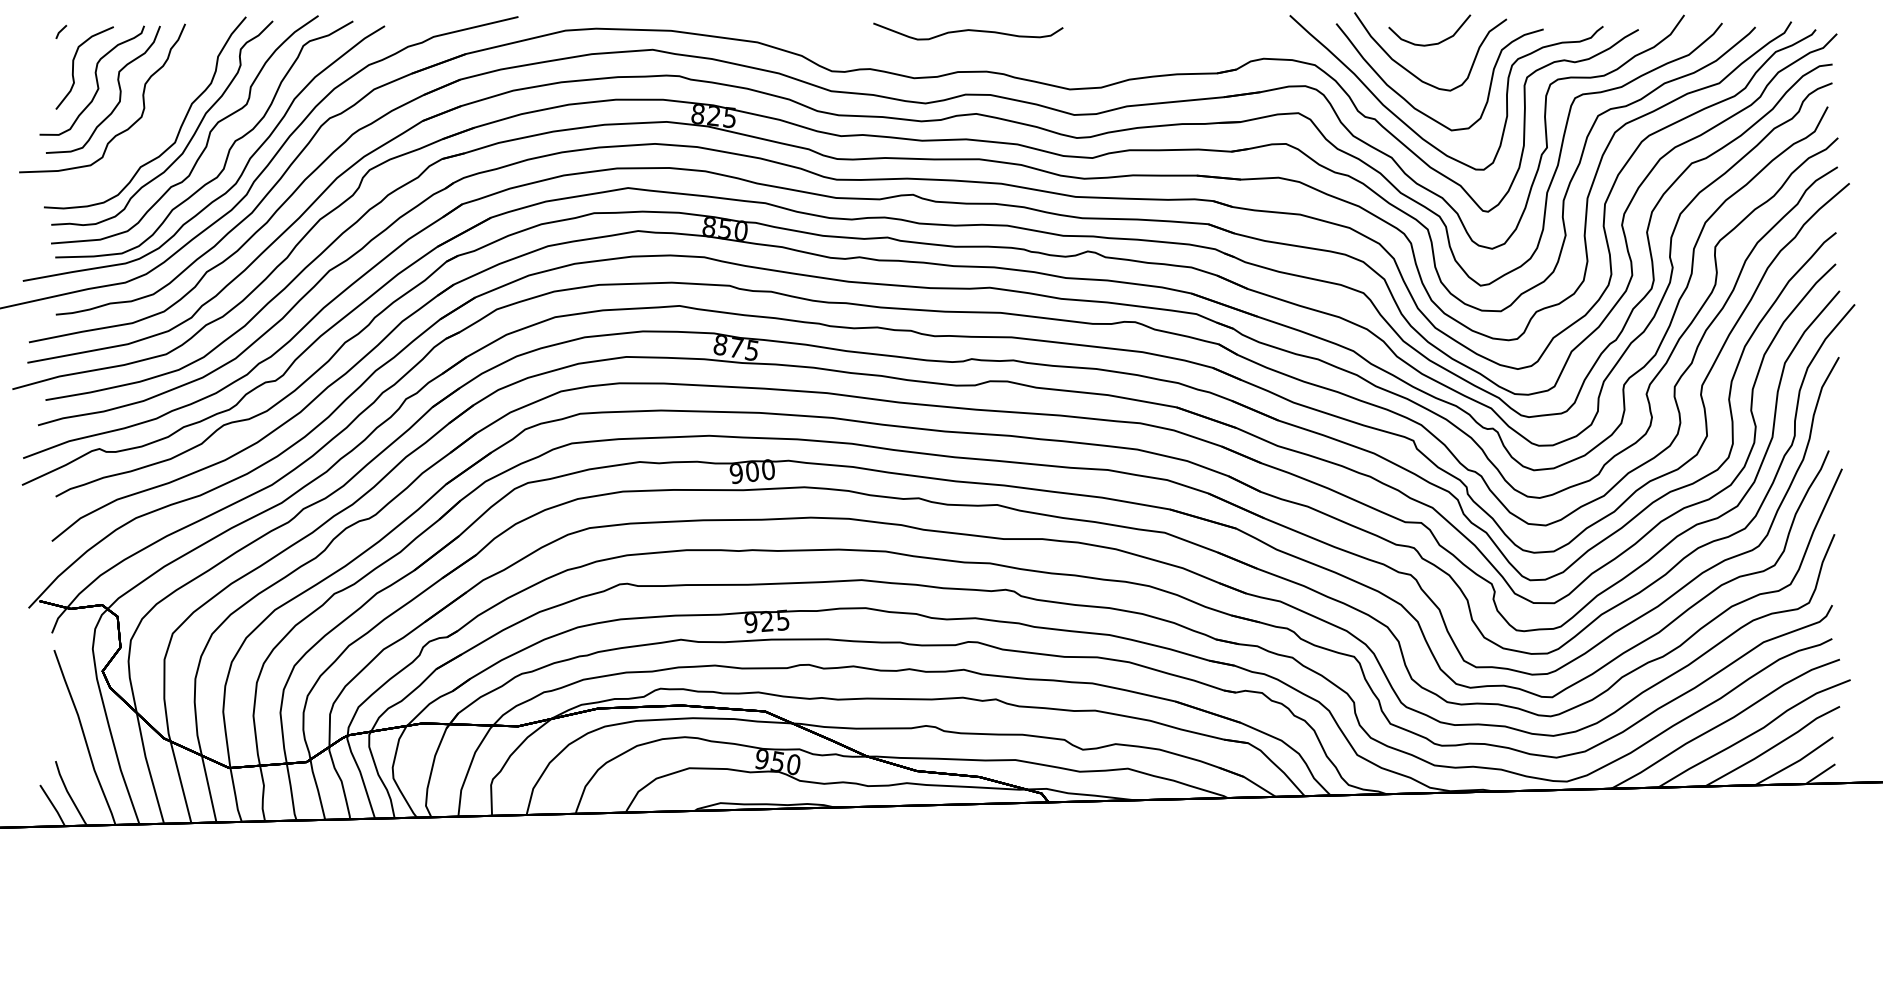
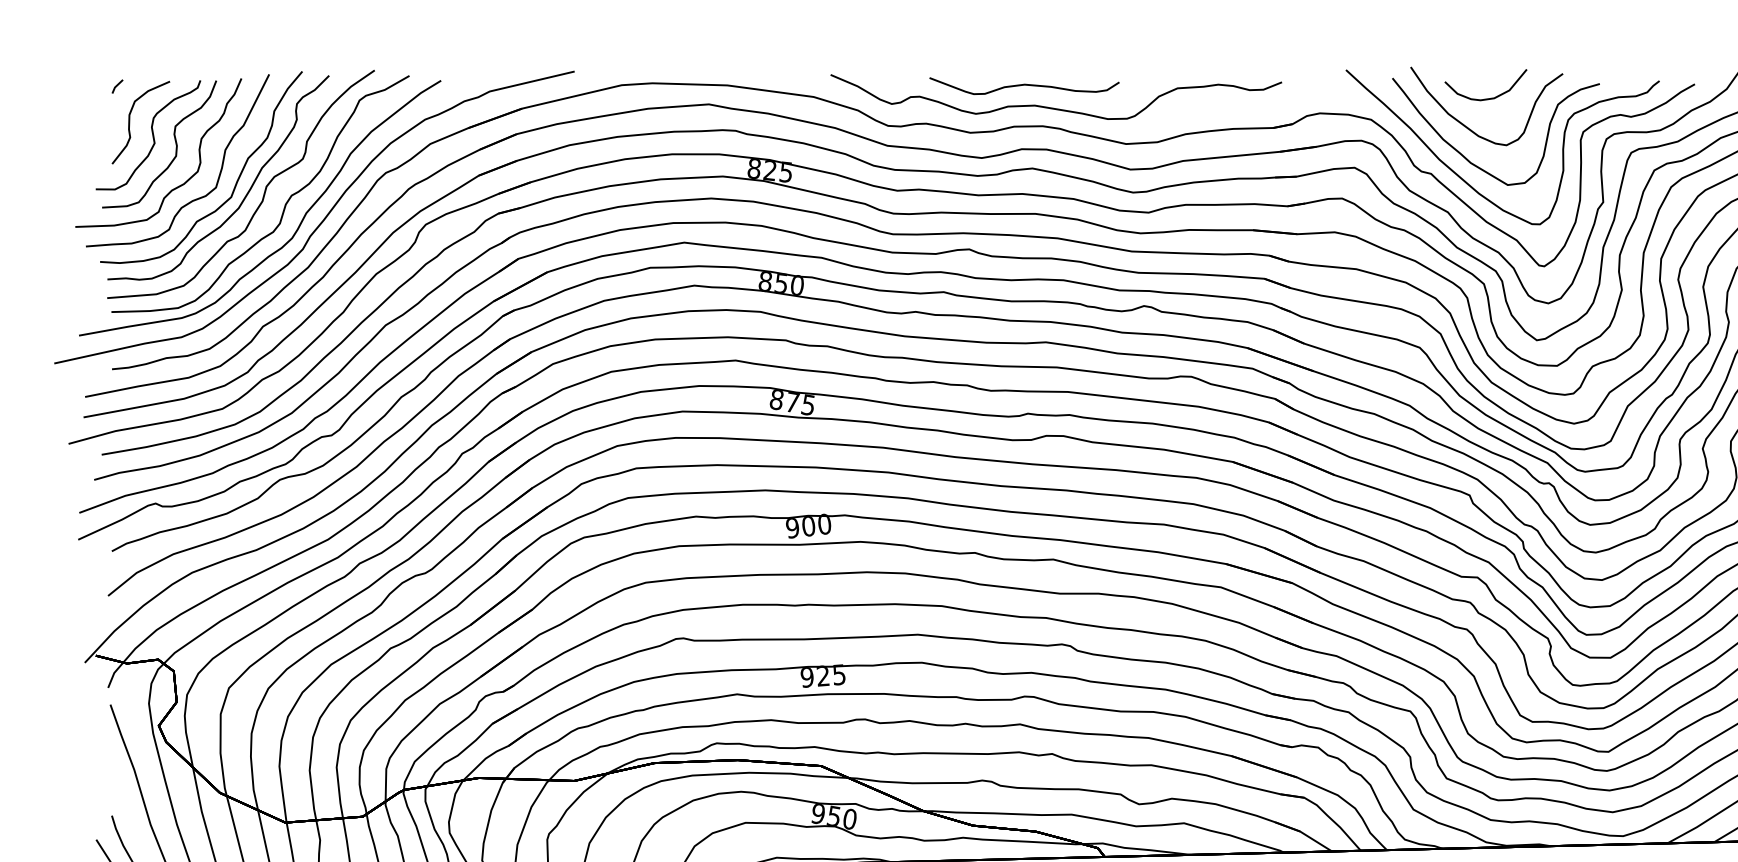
curve: (995, 52) -> (1051, 107), added
curve: (135, 145) -> (191, 200), added

